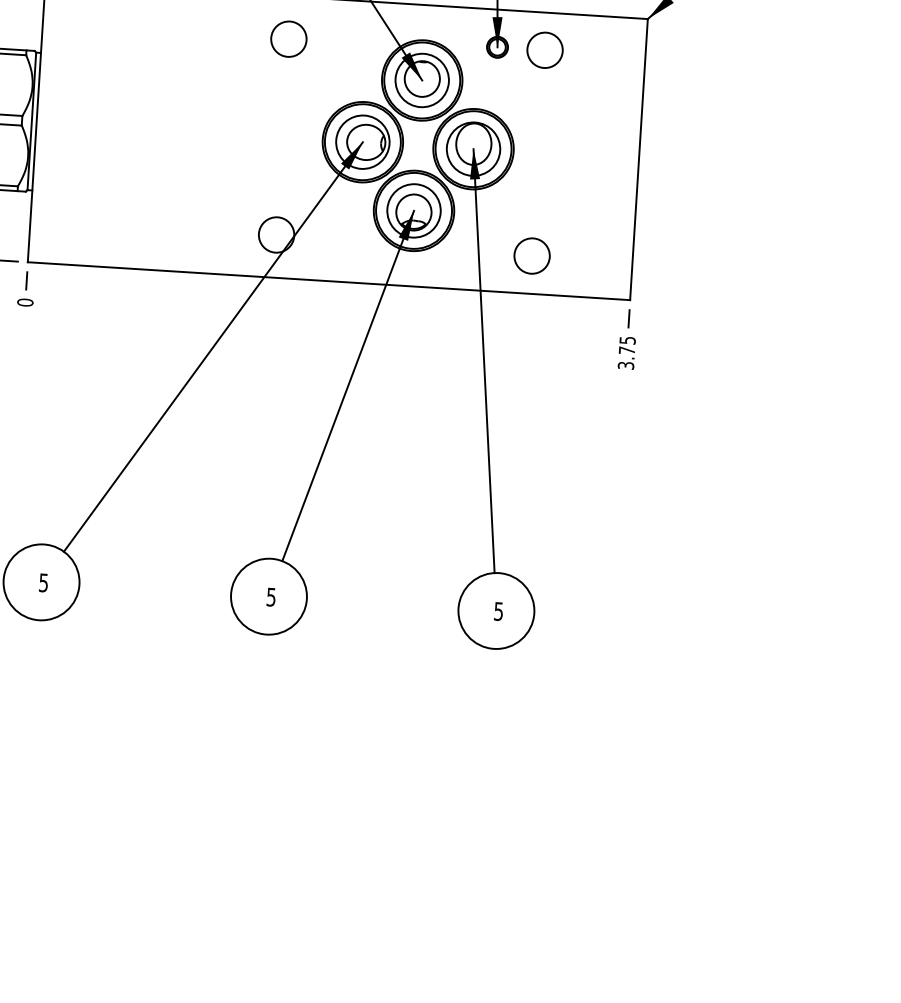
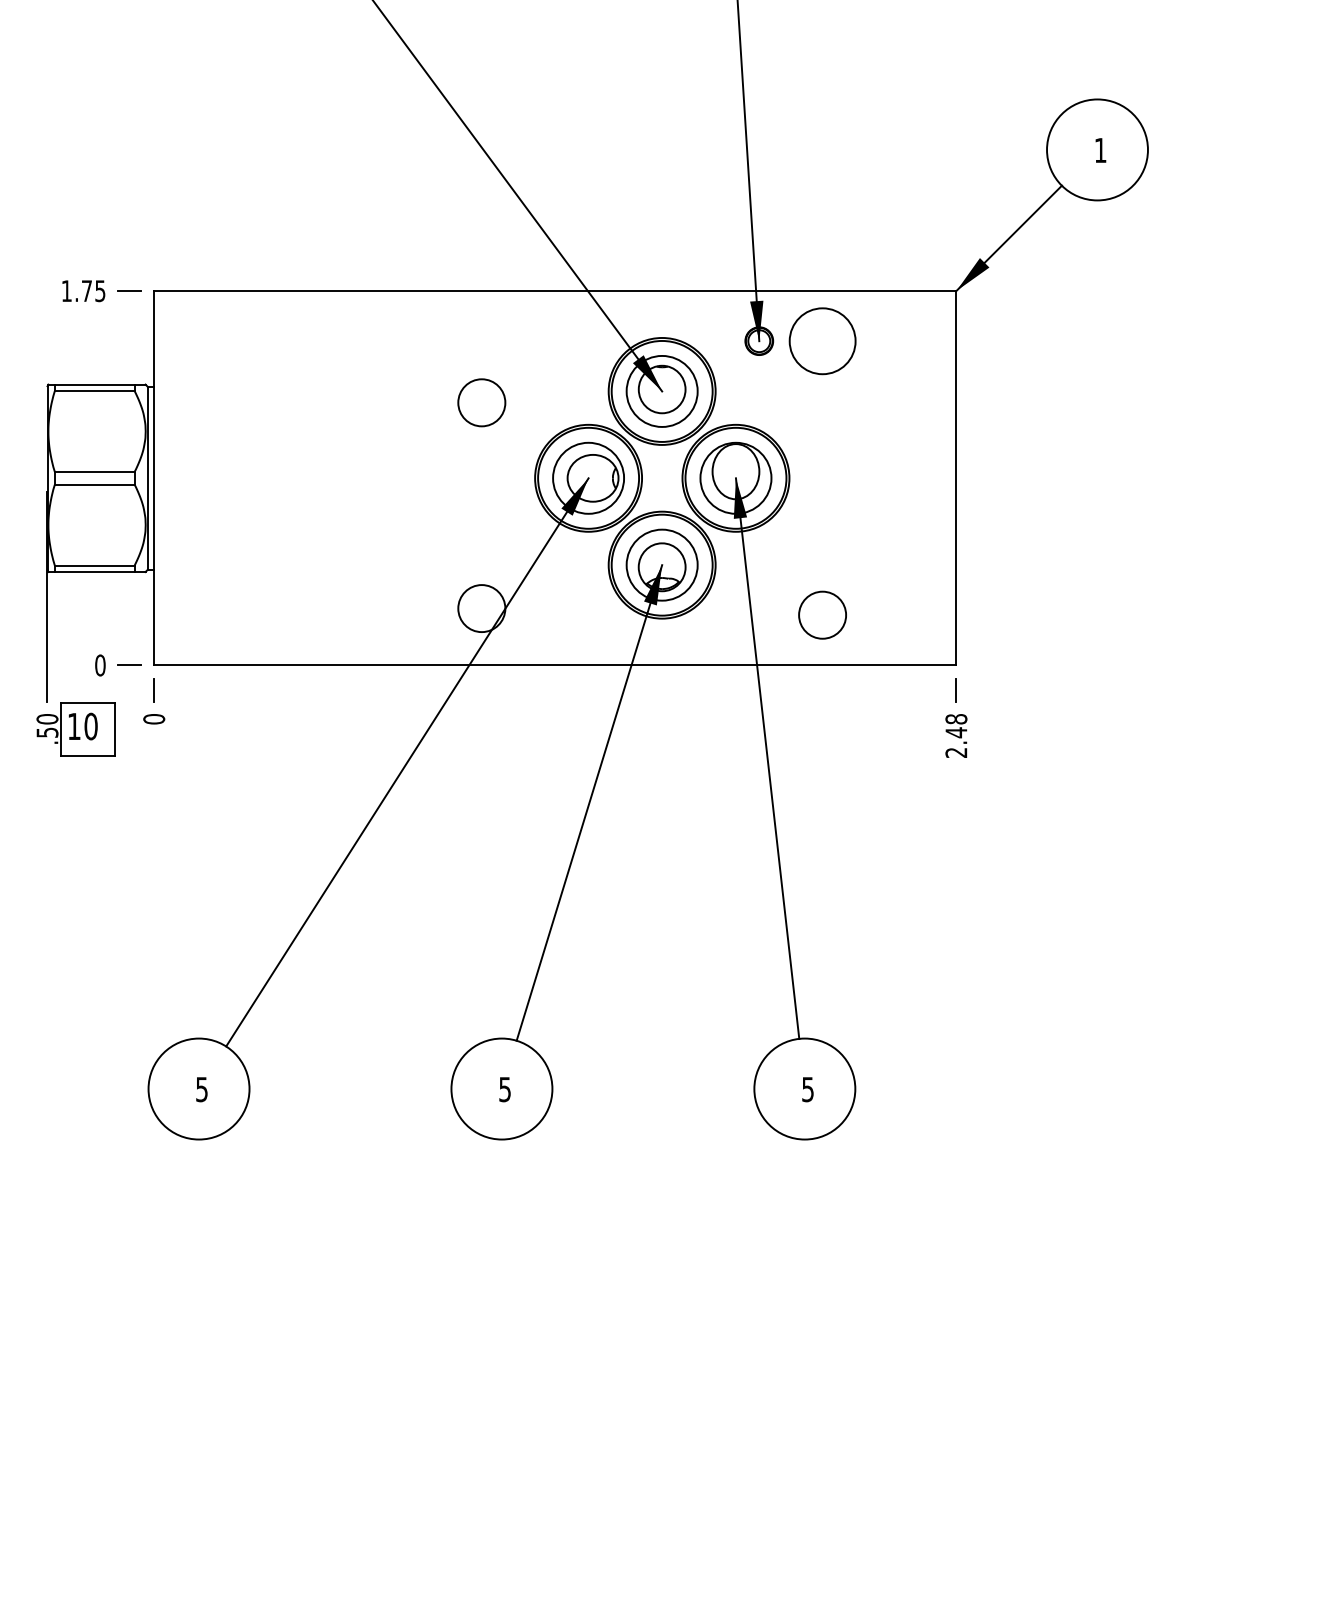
circle: (288, 38) -> (481, 402), moved
circle: (545, 49) -> (822, 340), size x1.4
text: (626, 352) -> (956, 735), 3.75 -> 2.48

